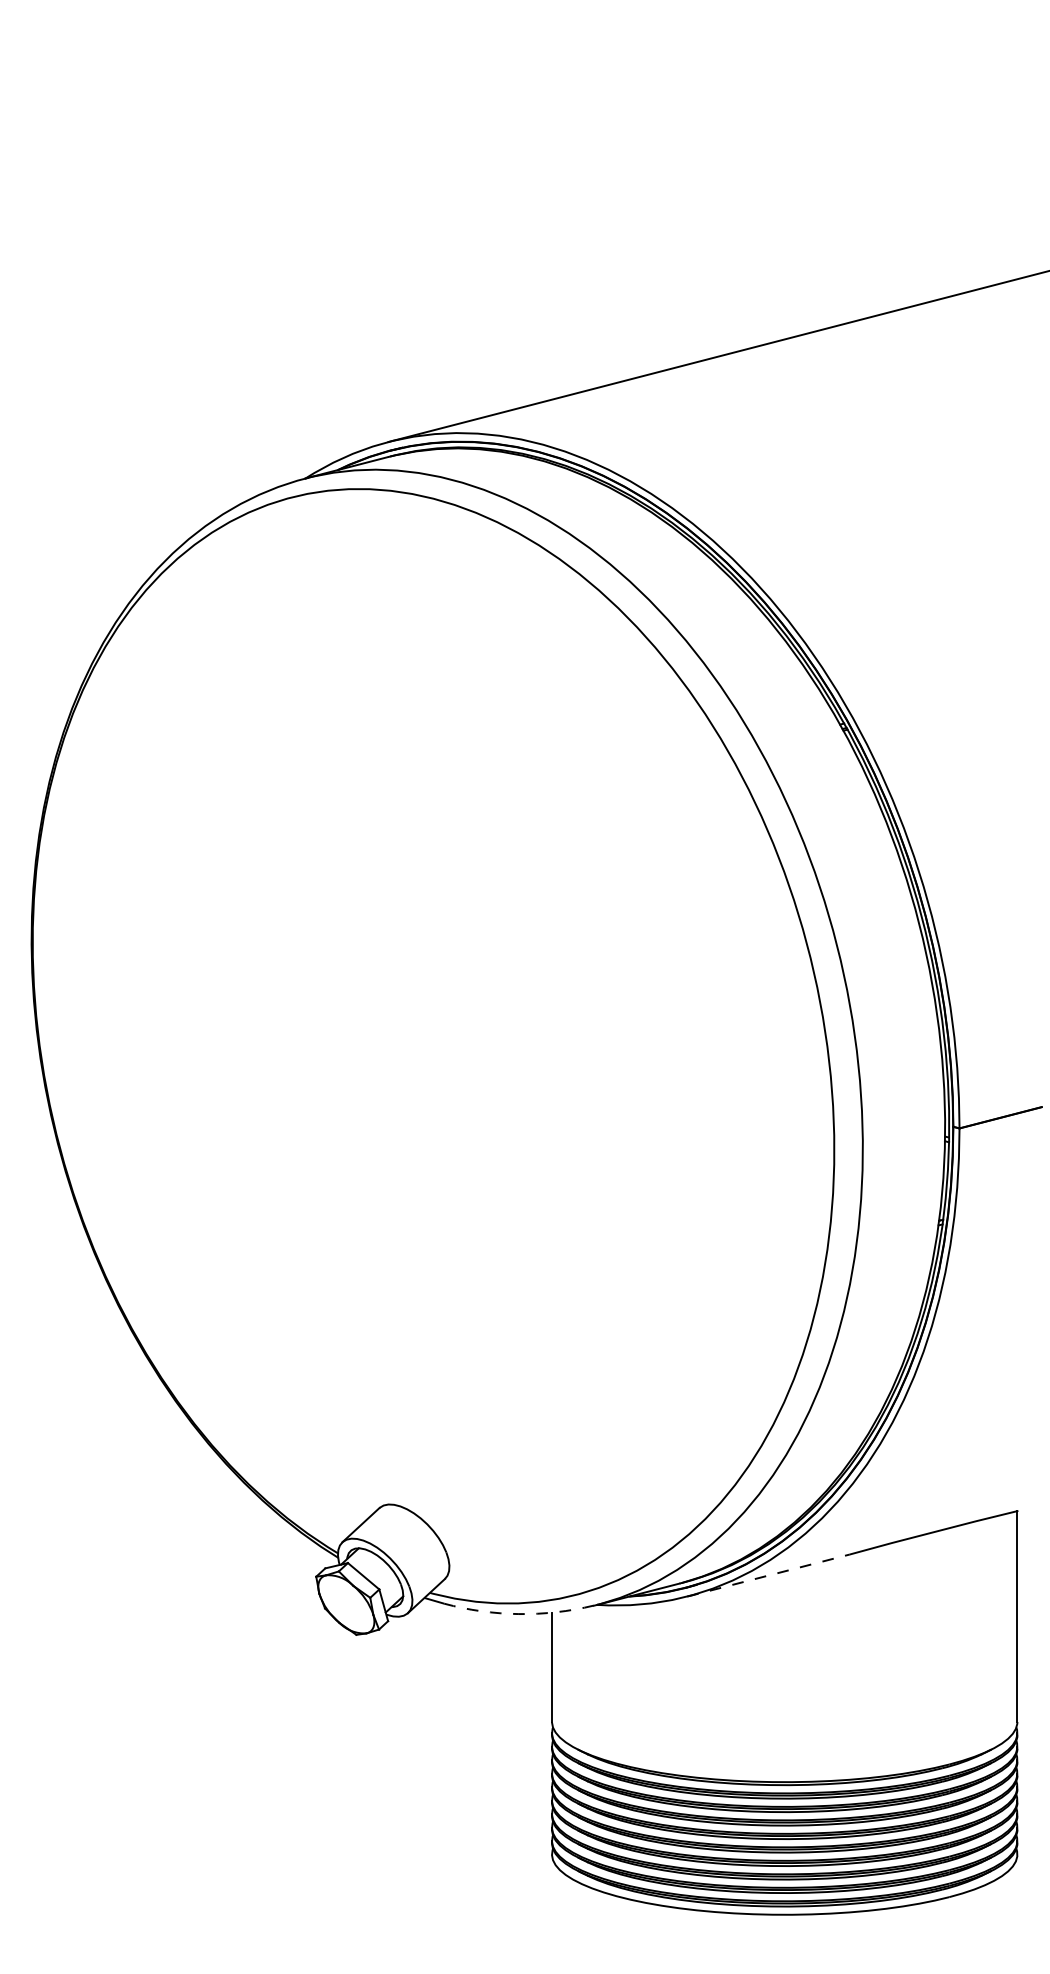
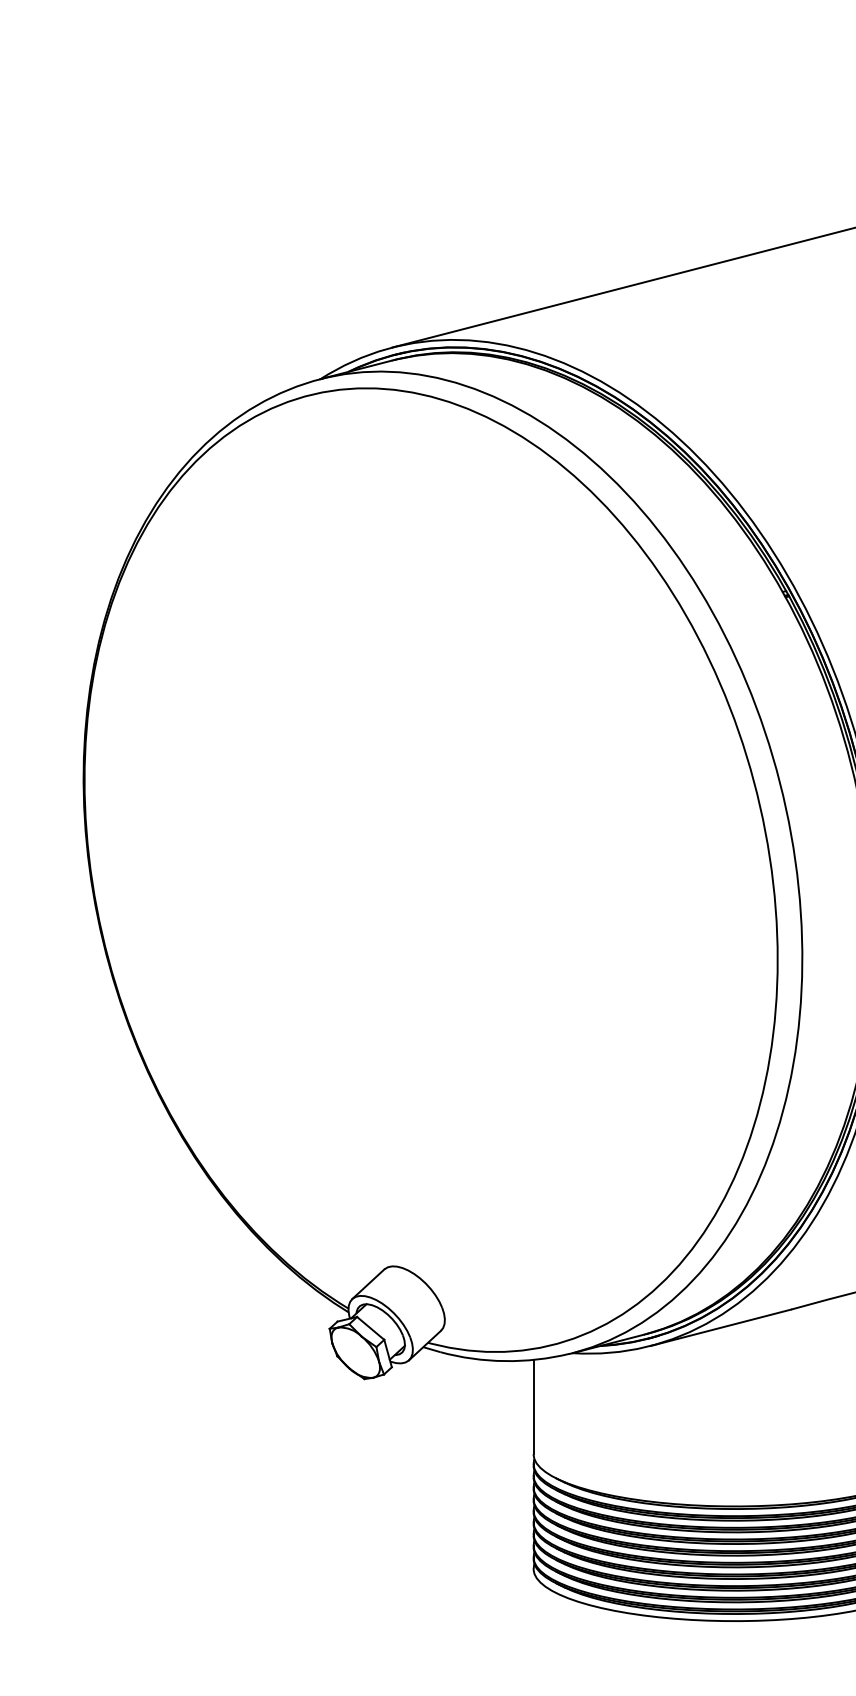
line: (768, 1575) -> (720, 1327), dashed -> solid
arc: (518, 1614) -> (504, 1361), dashed -> solid

